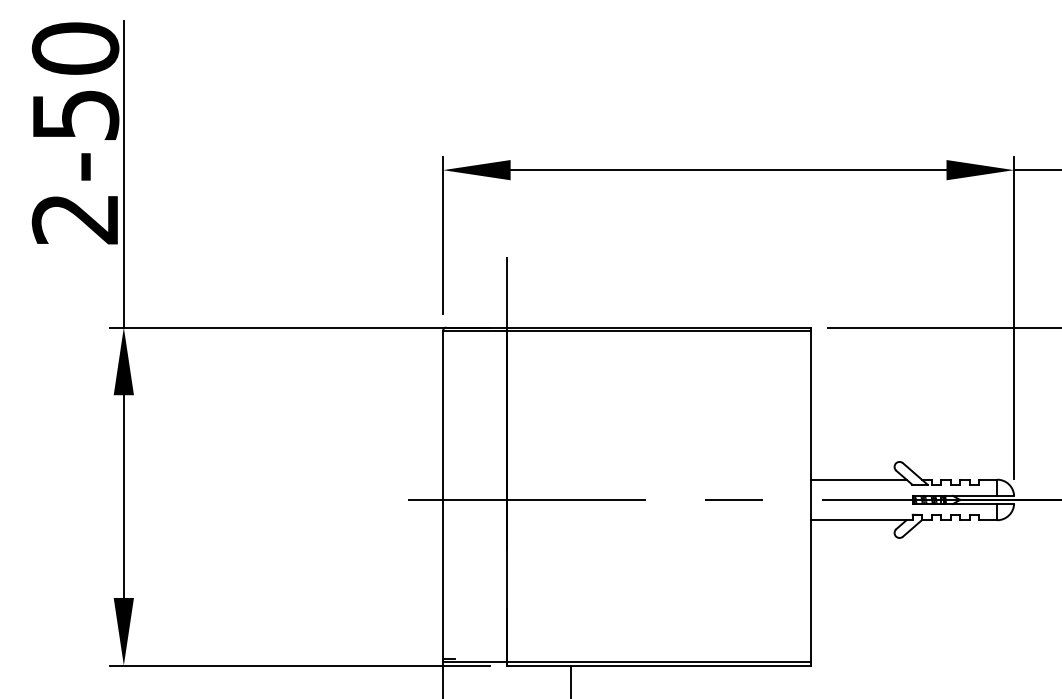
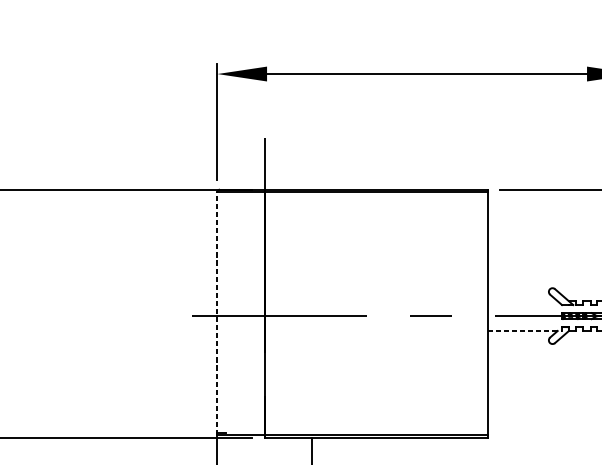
line: (858, 479) -> (522, 301), removed
line: (443, 496) -> (217, 313), solid -> dashed
line: (862, 520) -> (525, 331), solid -> dashed

